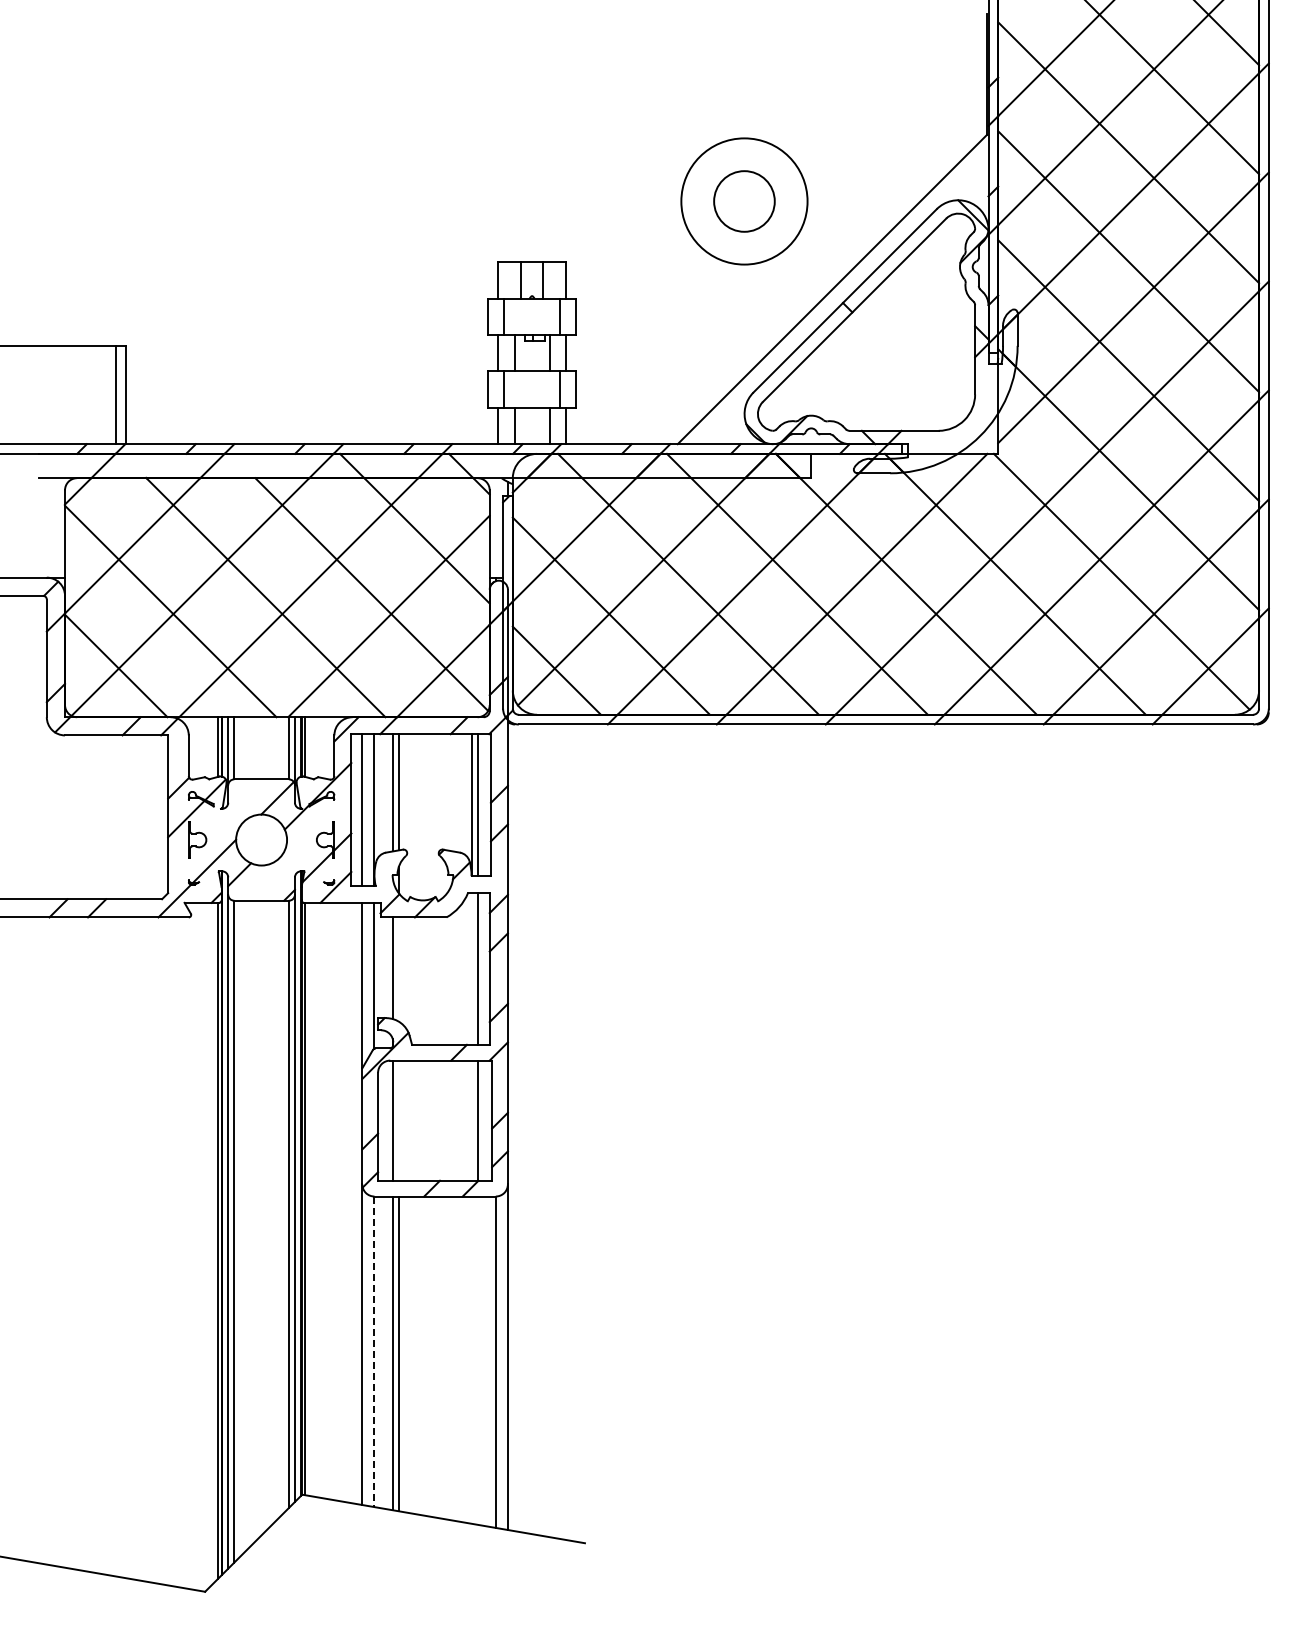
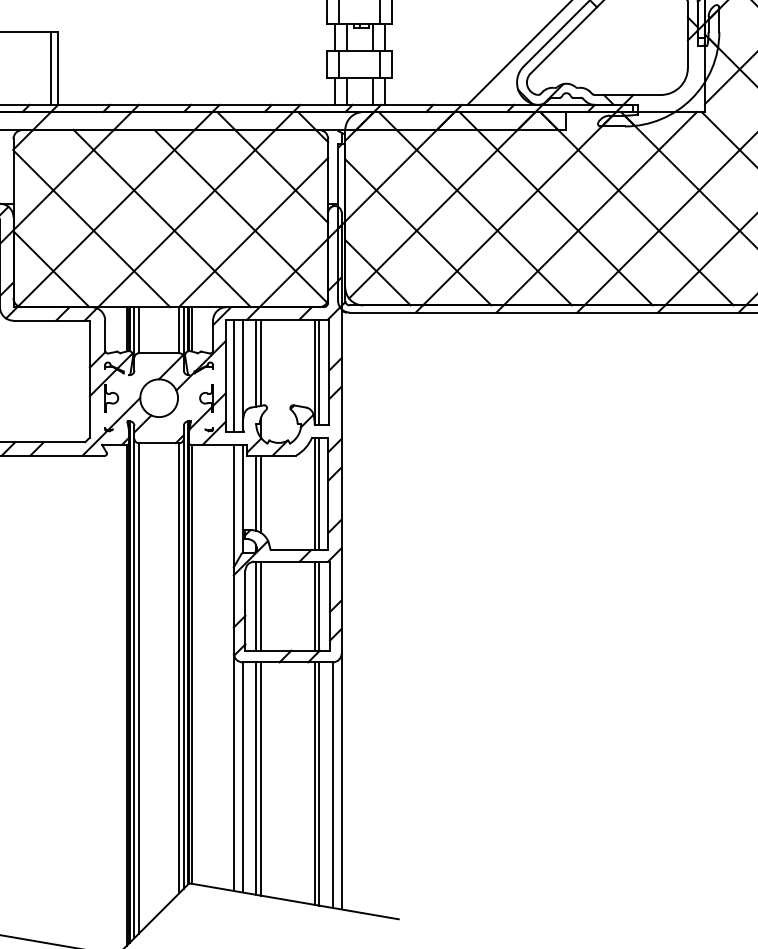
line: (471, 968) -> (314, 493), added
line: (398, 969) -> (260, 494), added
line: (398, 1120) -> (260, 606), added
line: (471, 1120) -> (314, 606), added
line: (374, 1352) -> (242, 777), dashed -> solid
line: (471, 1359) -> (314, 783), added
line: (477, 1360) -> (319, 783), added

